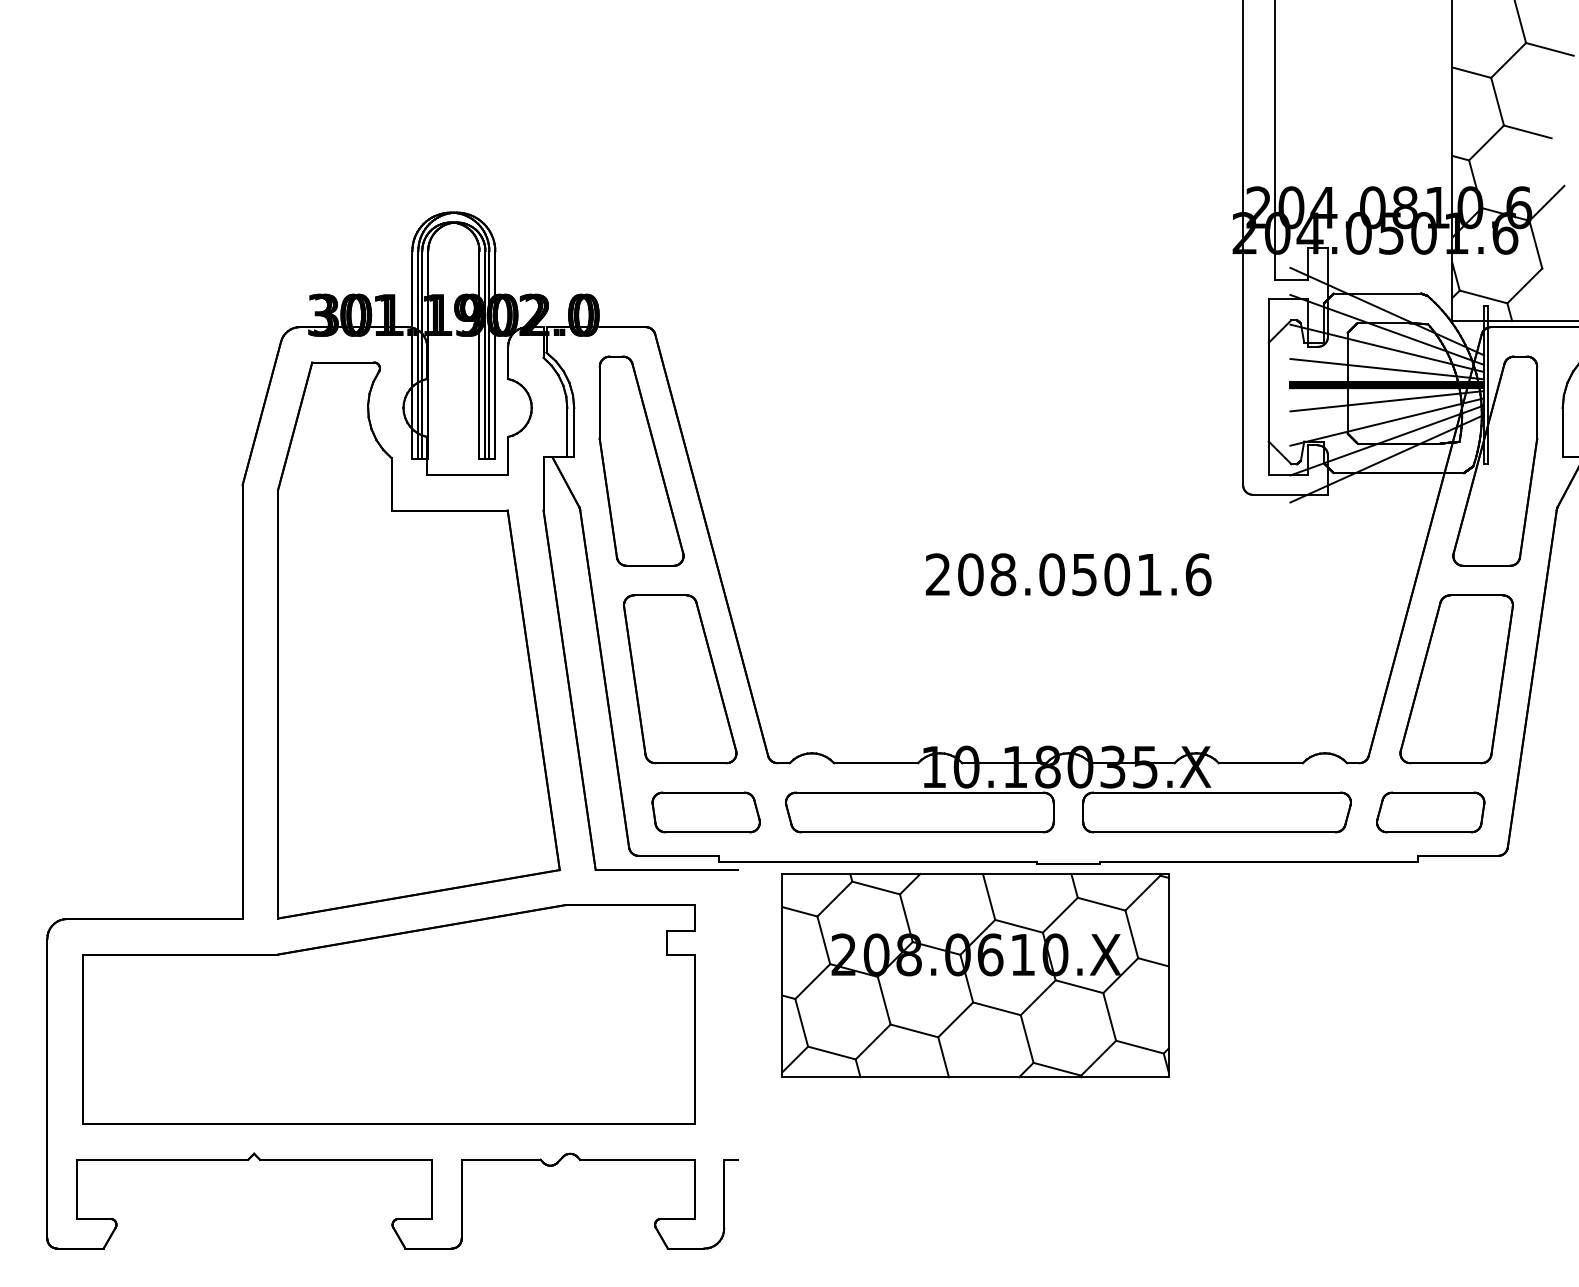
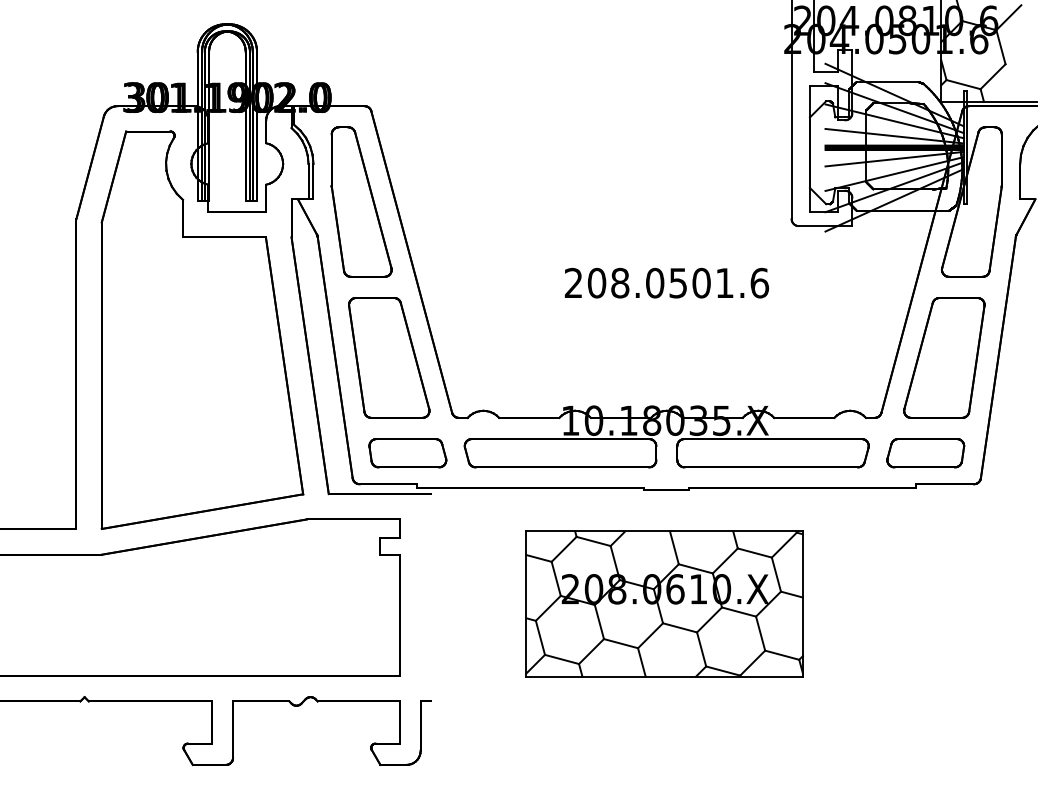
part: (975, 975) -> (664, 604), moved

